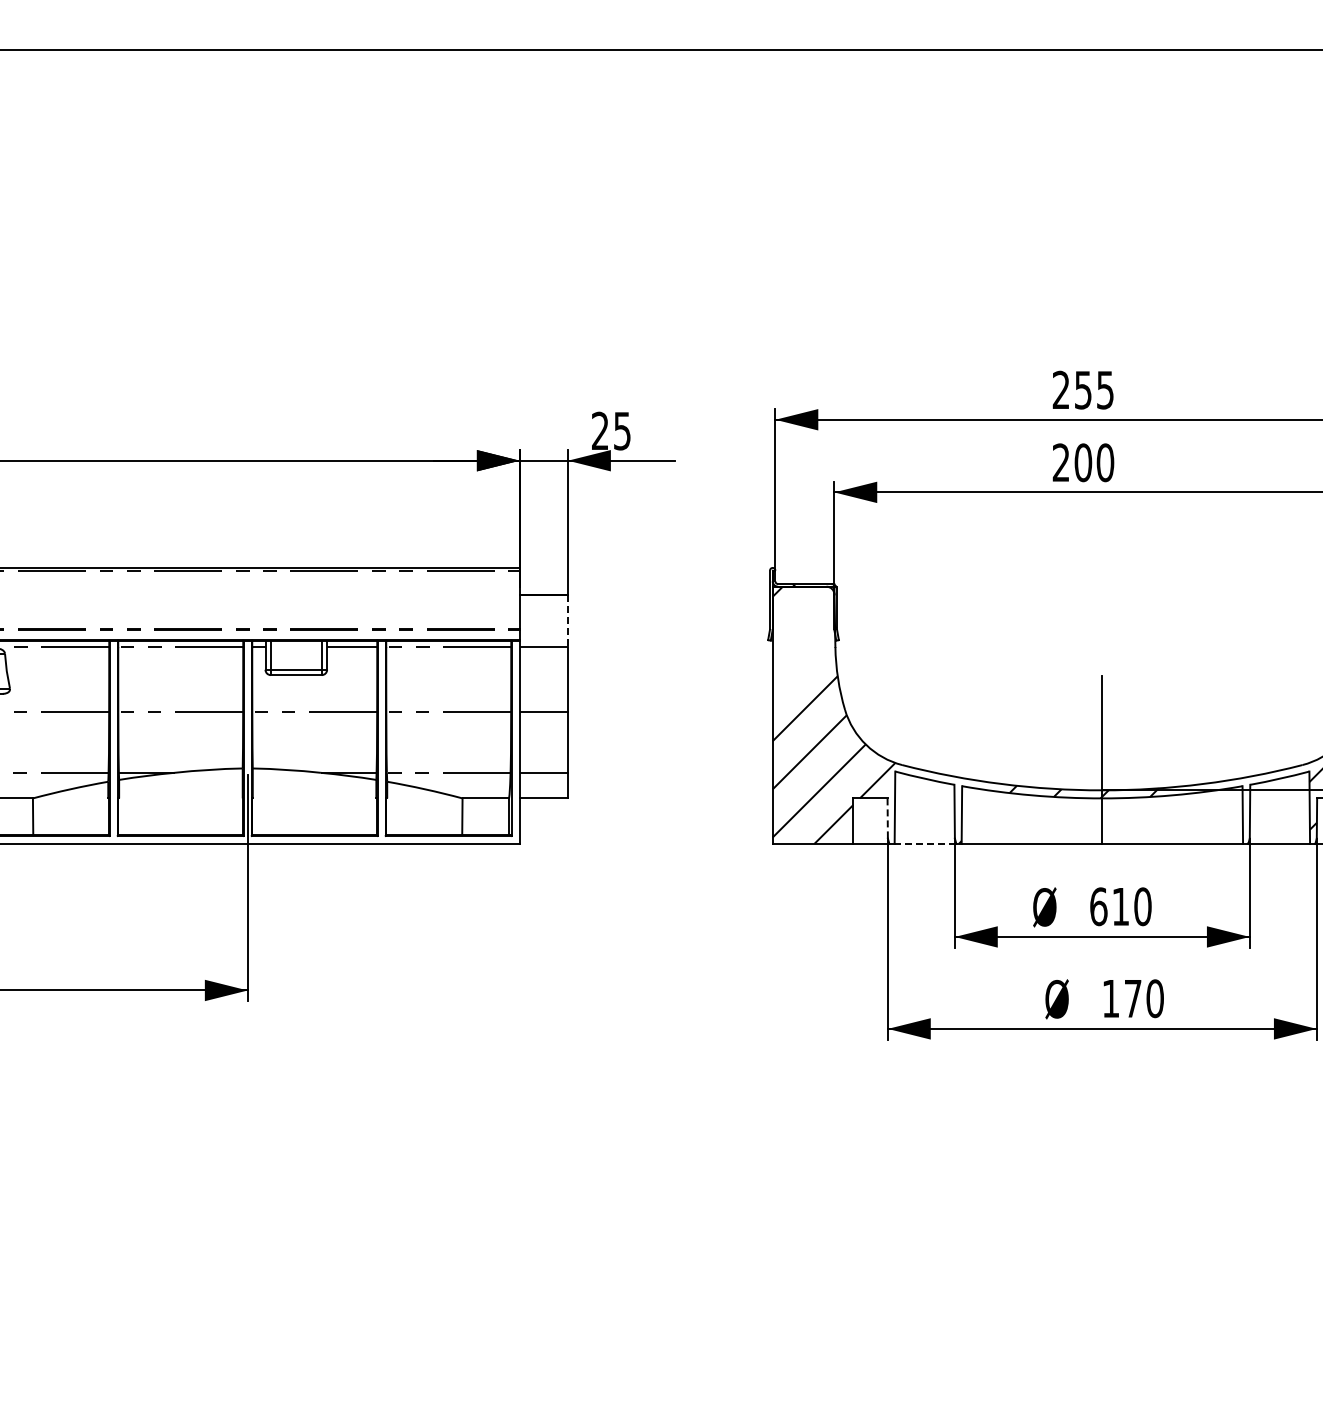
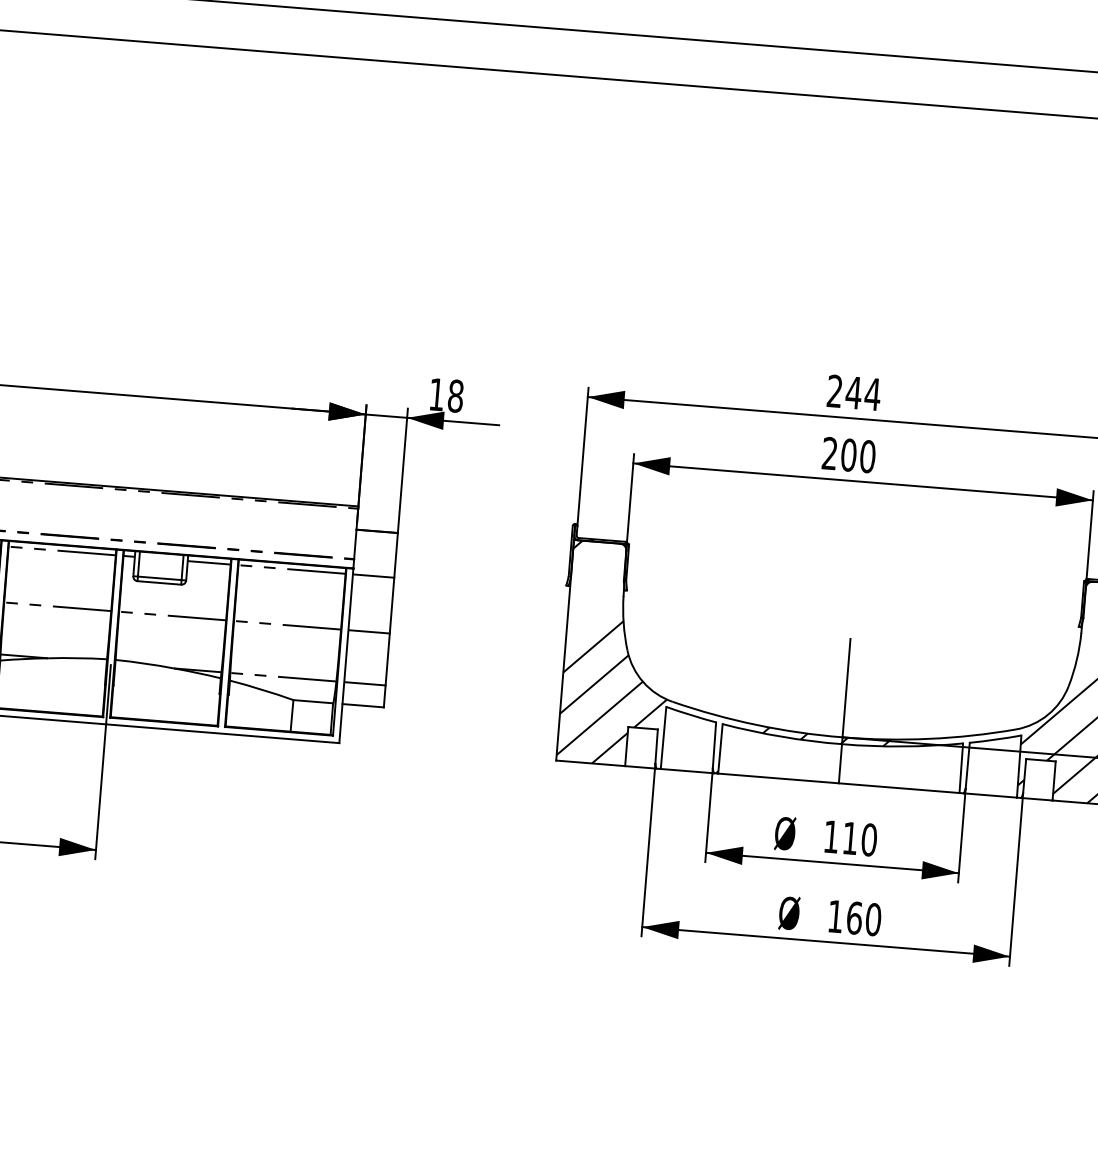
text: (1094, 390) -> (863, 393), 255 -> 244
text: (611, 430) -> (446, 394), 25 -> 18
line: (568, 621) -> (396, 555), dashed -> solid
line: (887, 819) -> (656, 747), dashed -> solid
line: (925, 843) -> (687, 770), dashed -> solid
text: (1098, 906) -> (831, 836), 610 -> 110
text: (1132, 998) -> (854, 917), 170 -> 160

